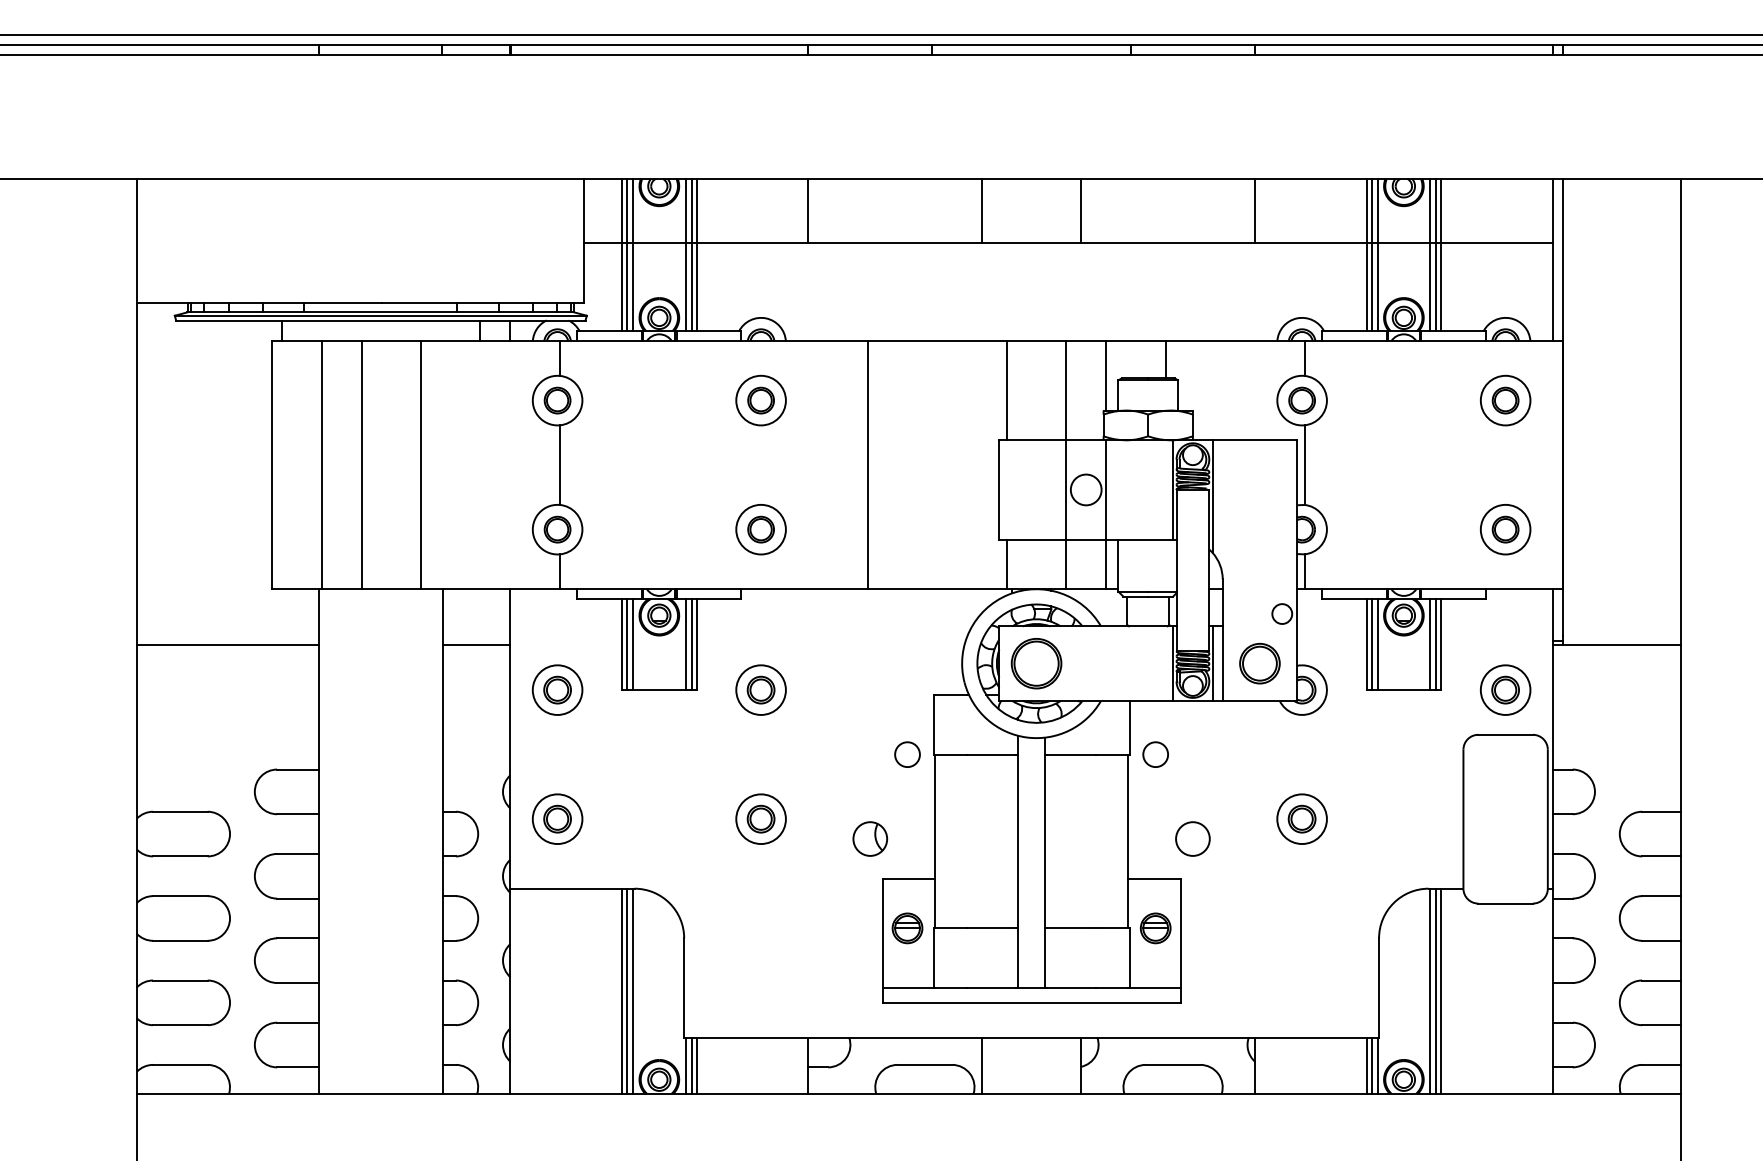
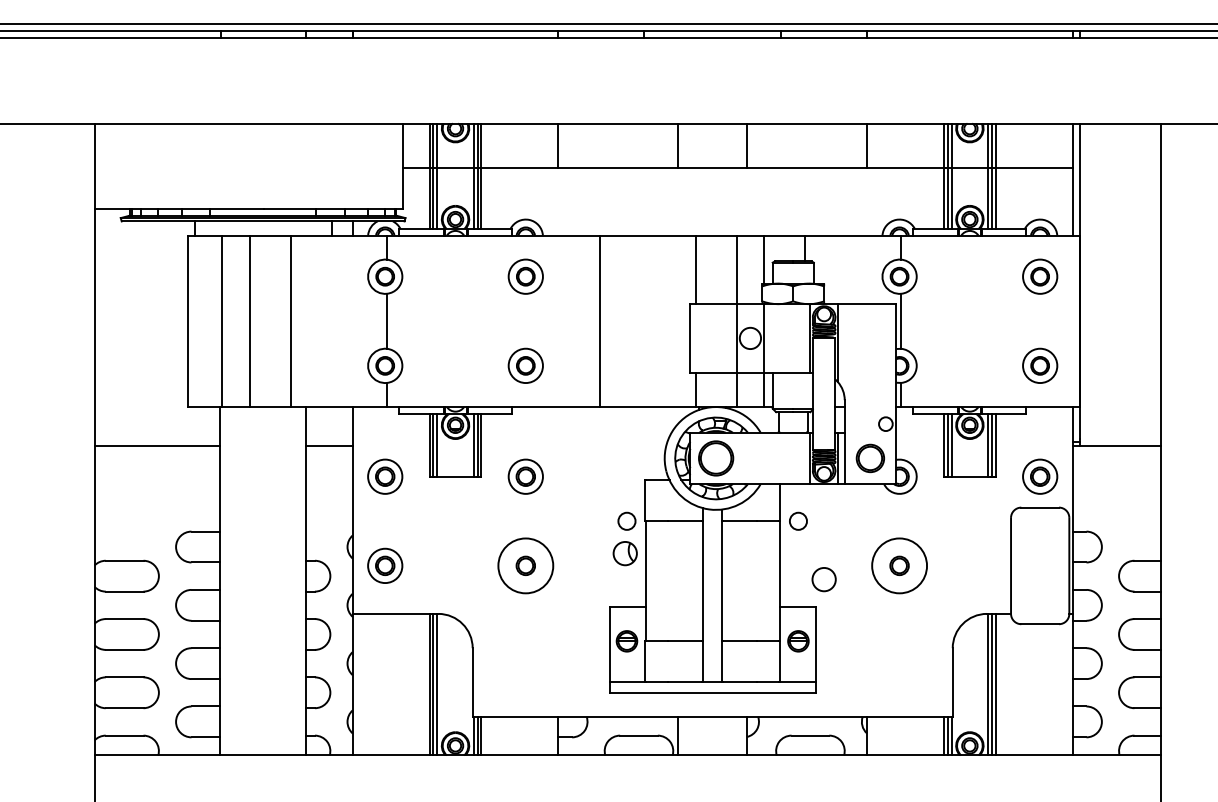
circle: (760, 818) -> (525, 565), size x1.6
circle: (1301, 818) -> (899, 565), size x1.6
part: (869, 838) -> (624, 553), moved

